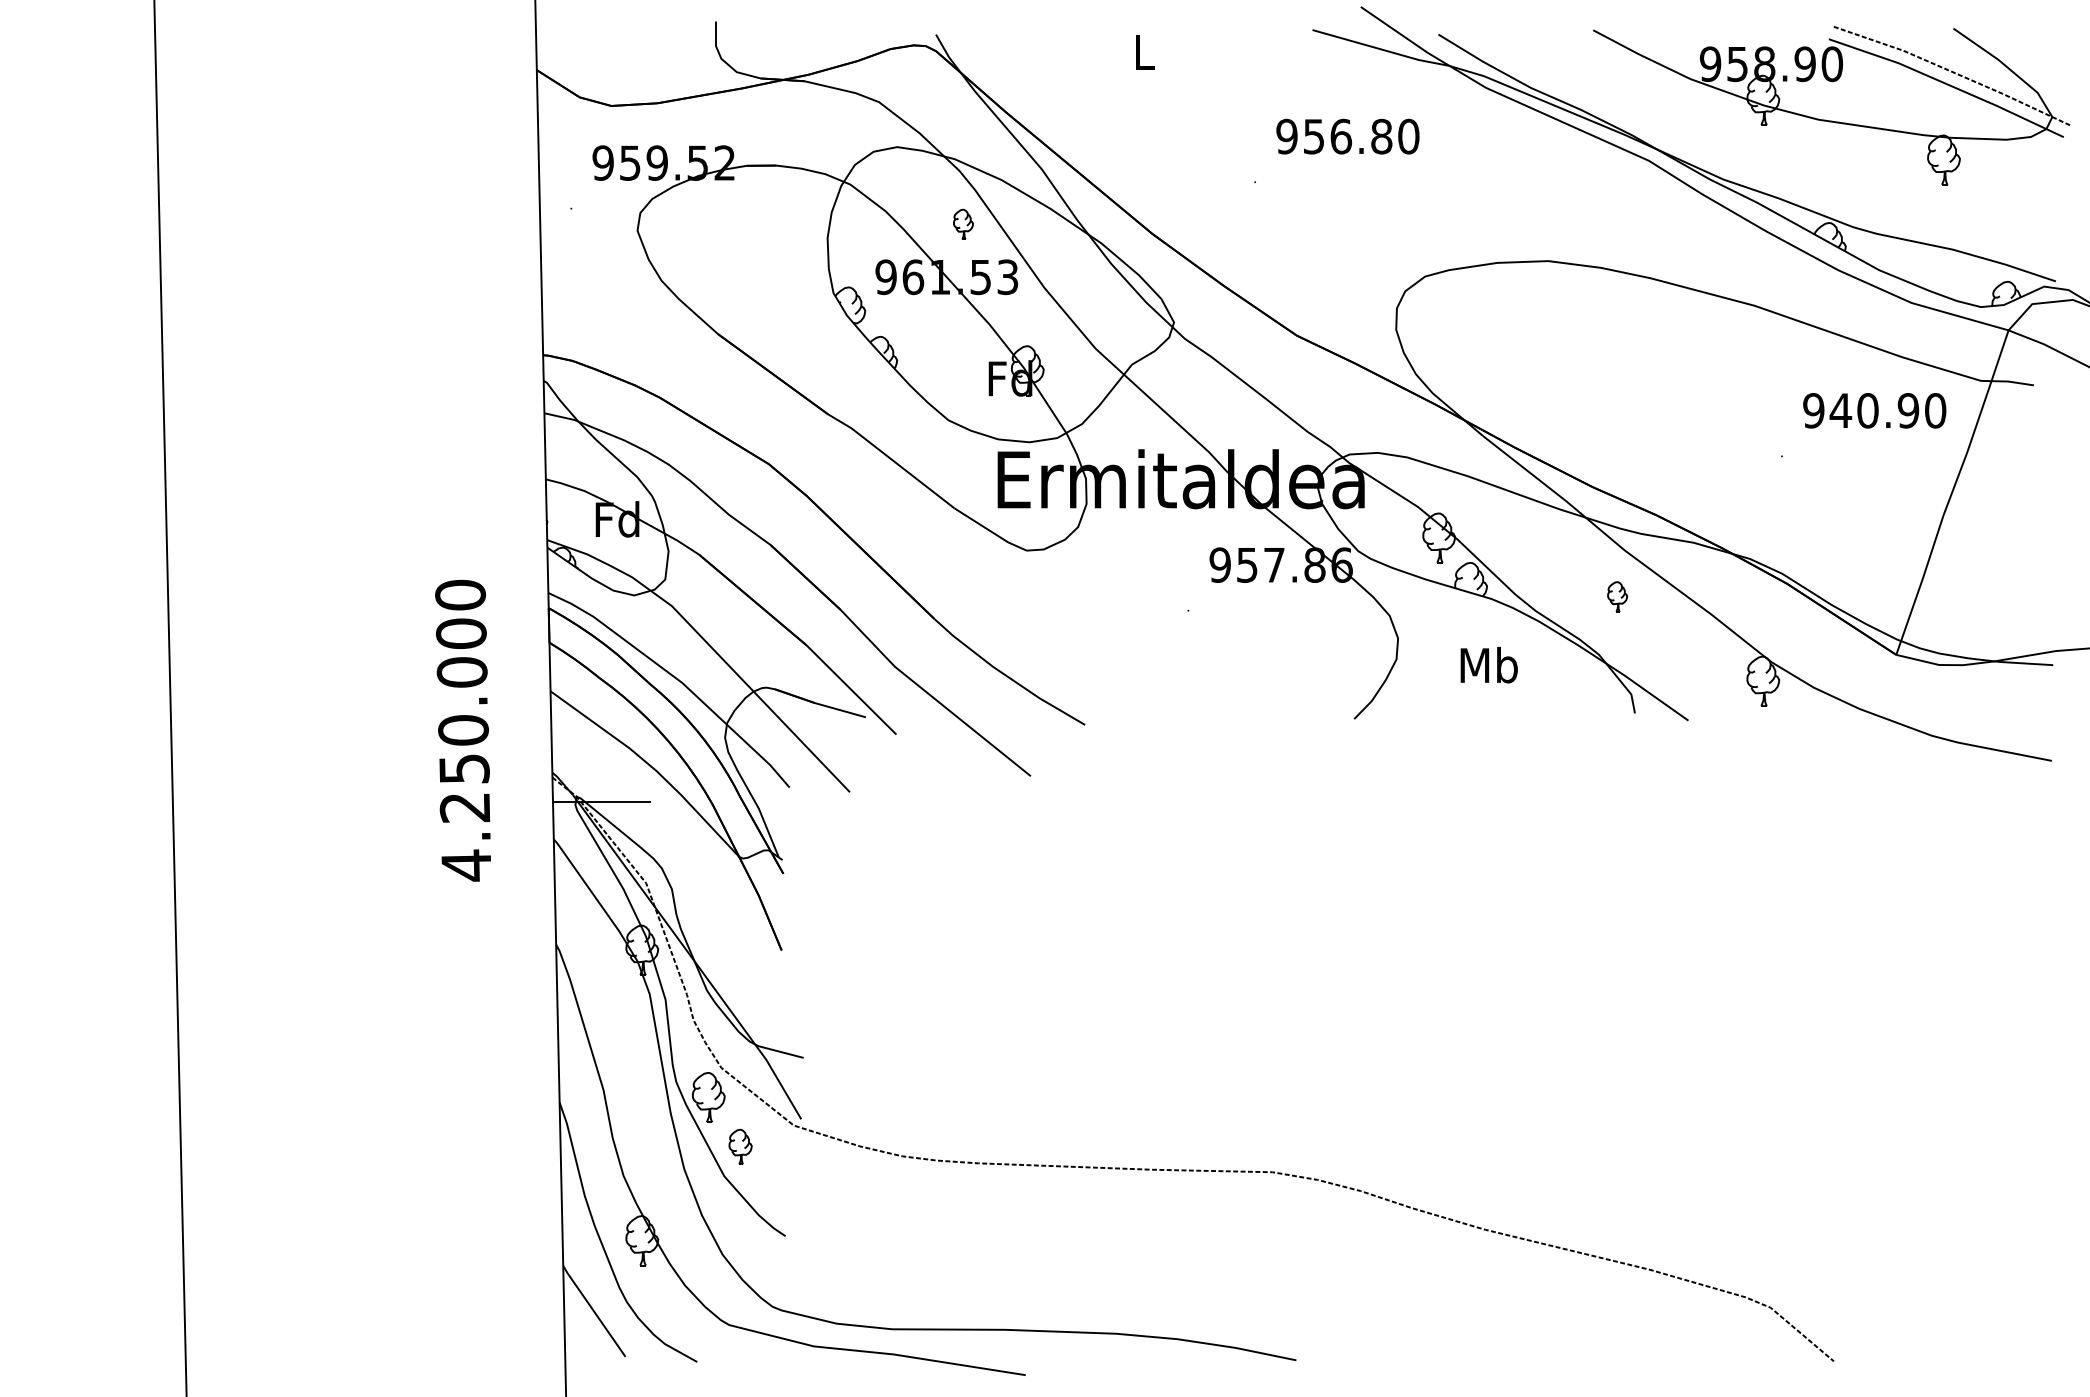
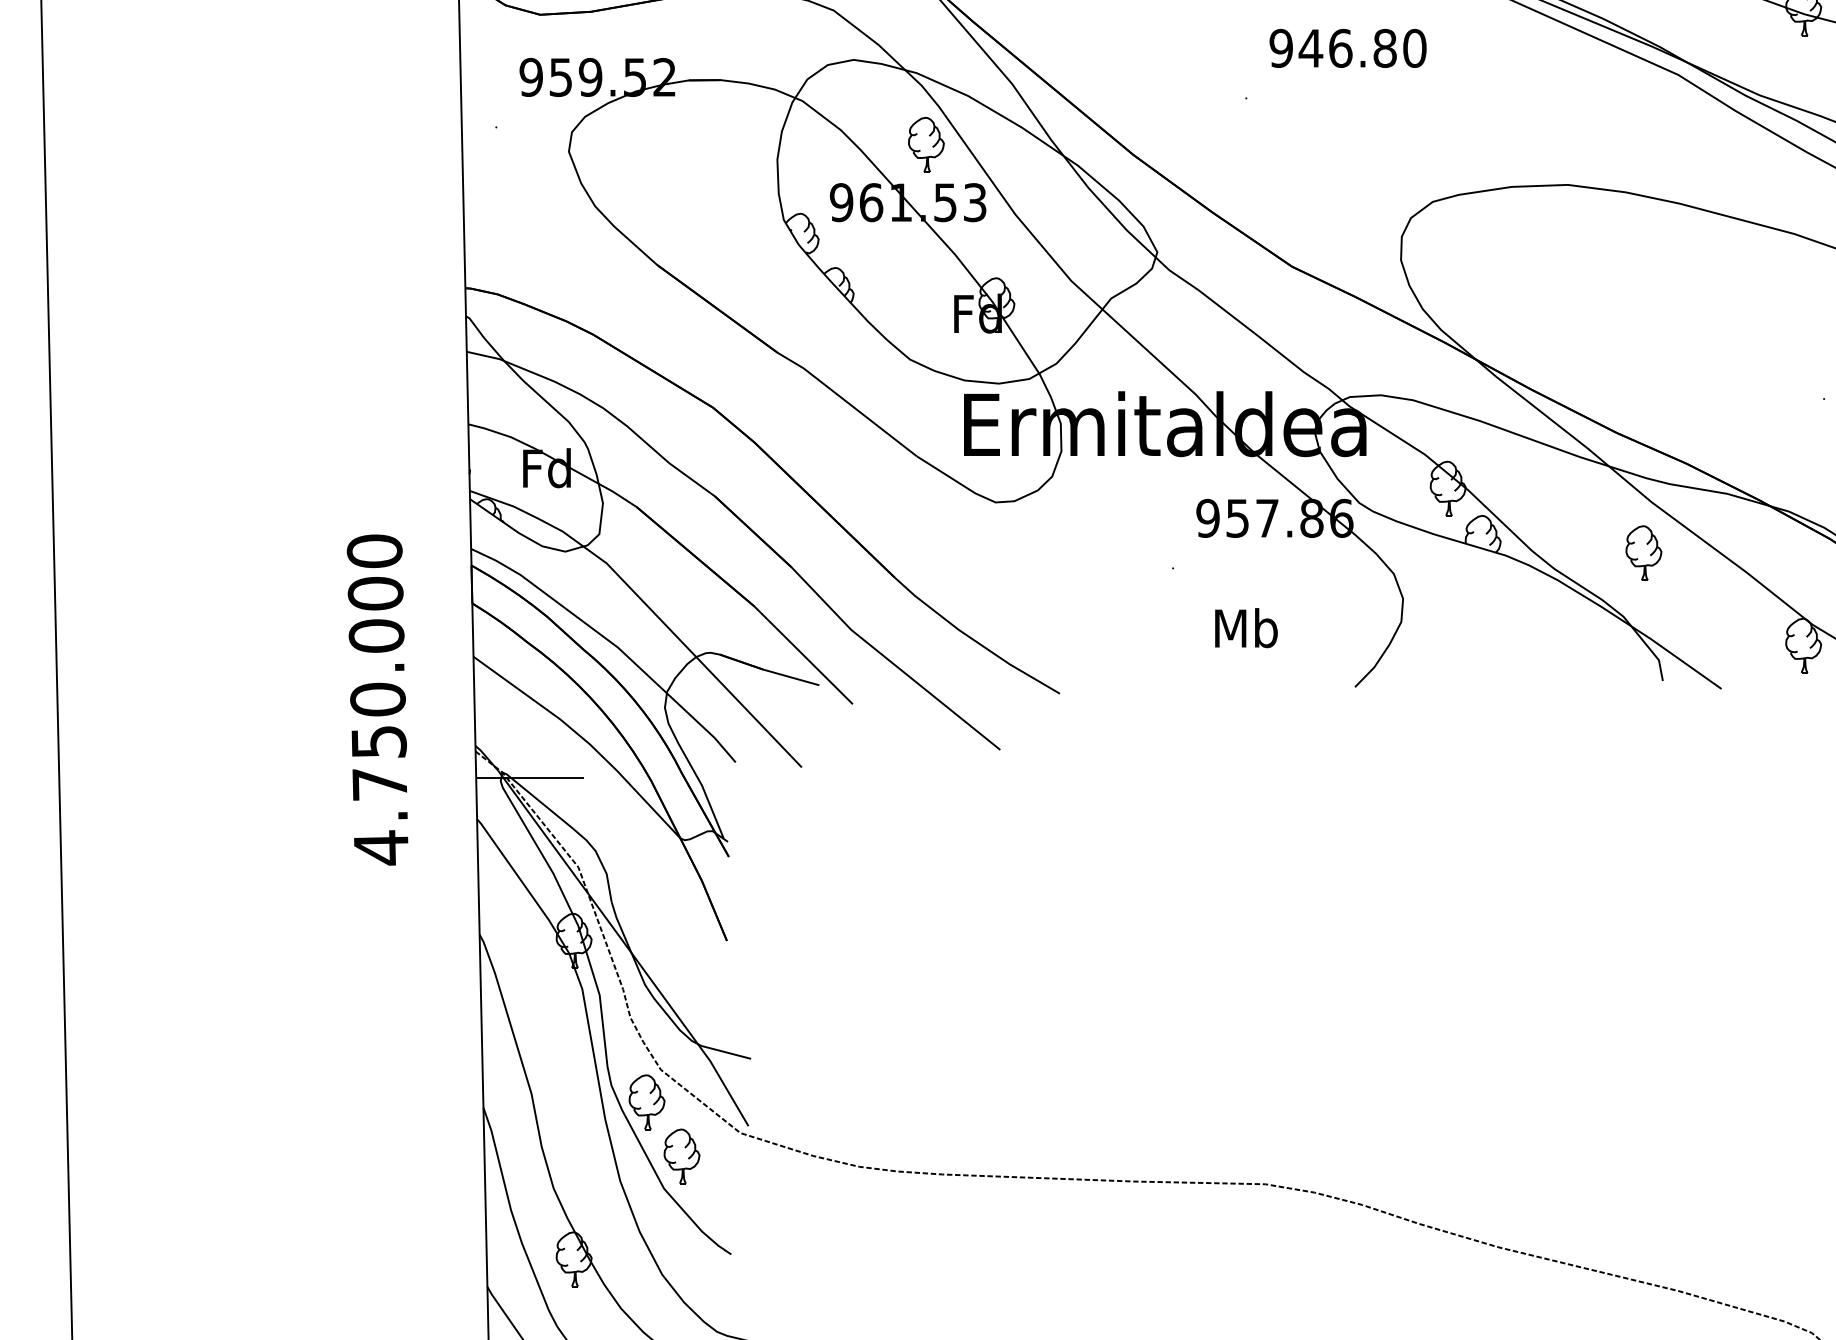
text: (1313, 136) -> (1310, 48), 956.80 -> 946.80
part: (963, 224) -> (926, 144), size x1.67
part: (1617, 596) -> (1643, 552), size x1.67
text: (1488, 665) -> (1245, 628), moved
text: (464, 807) -> (379, 784), 4.250.000 -> 4.750.000
part: (740, 1146) -> (681, 1156), size x1.43

